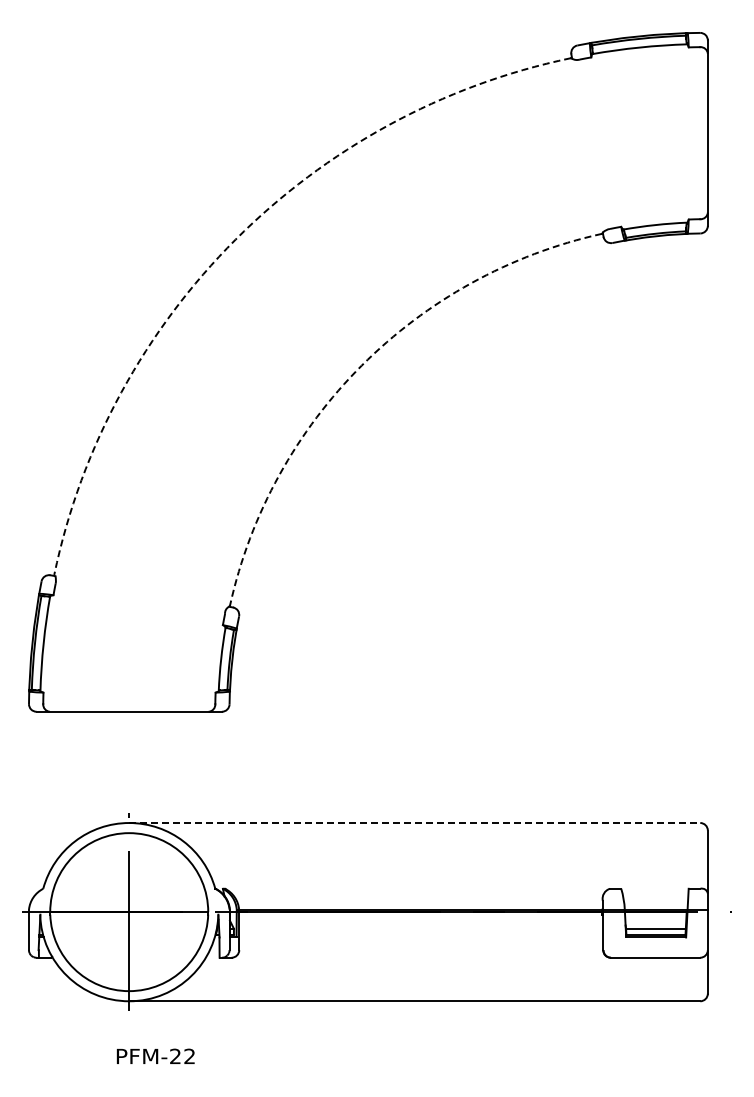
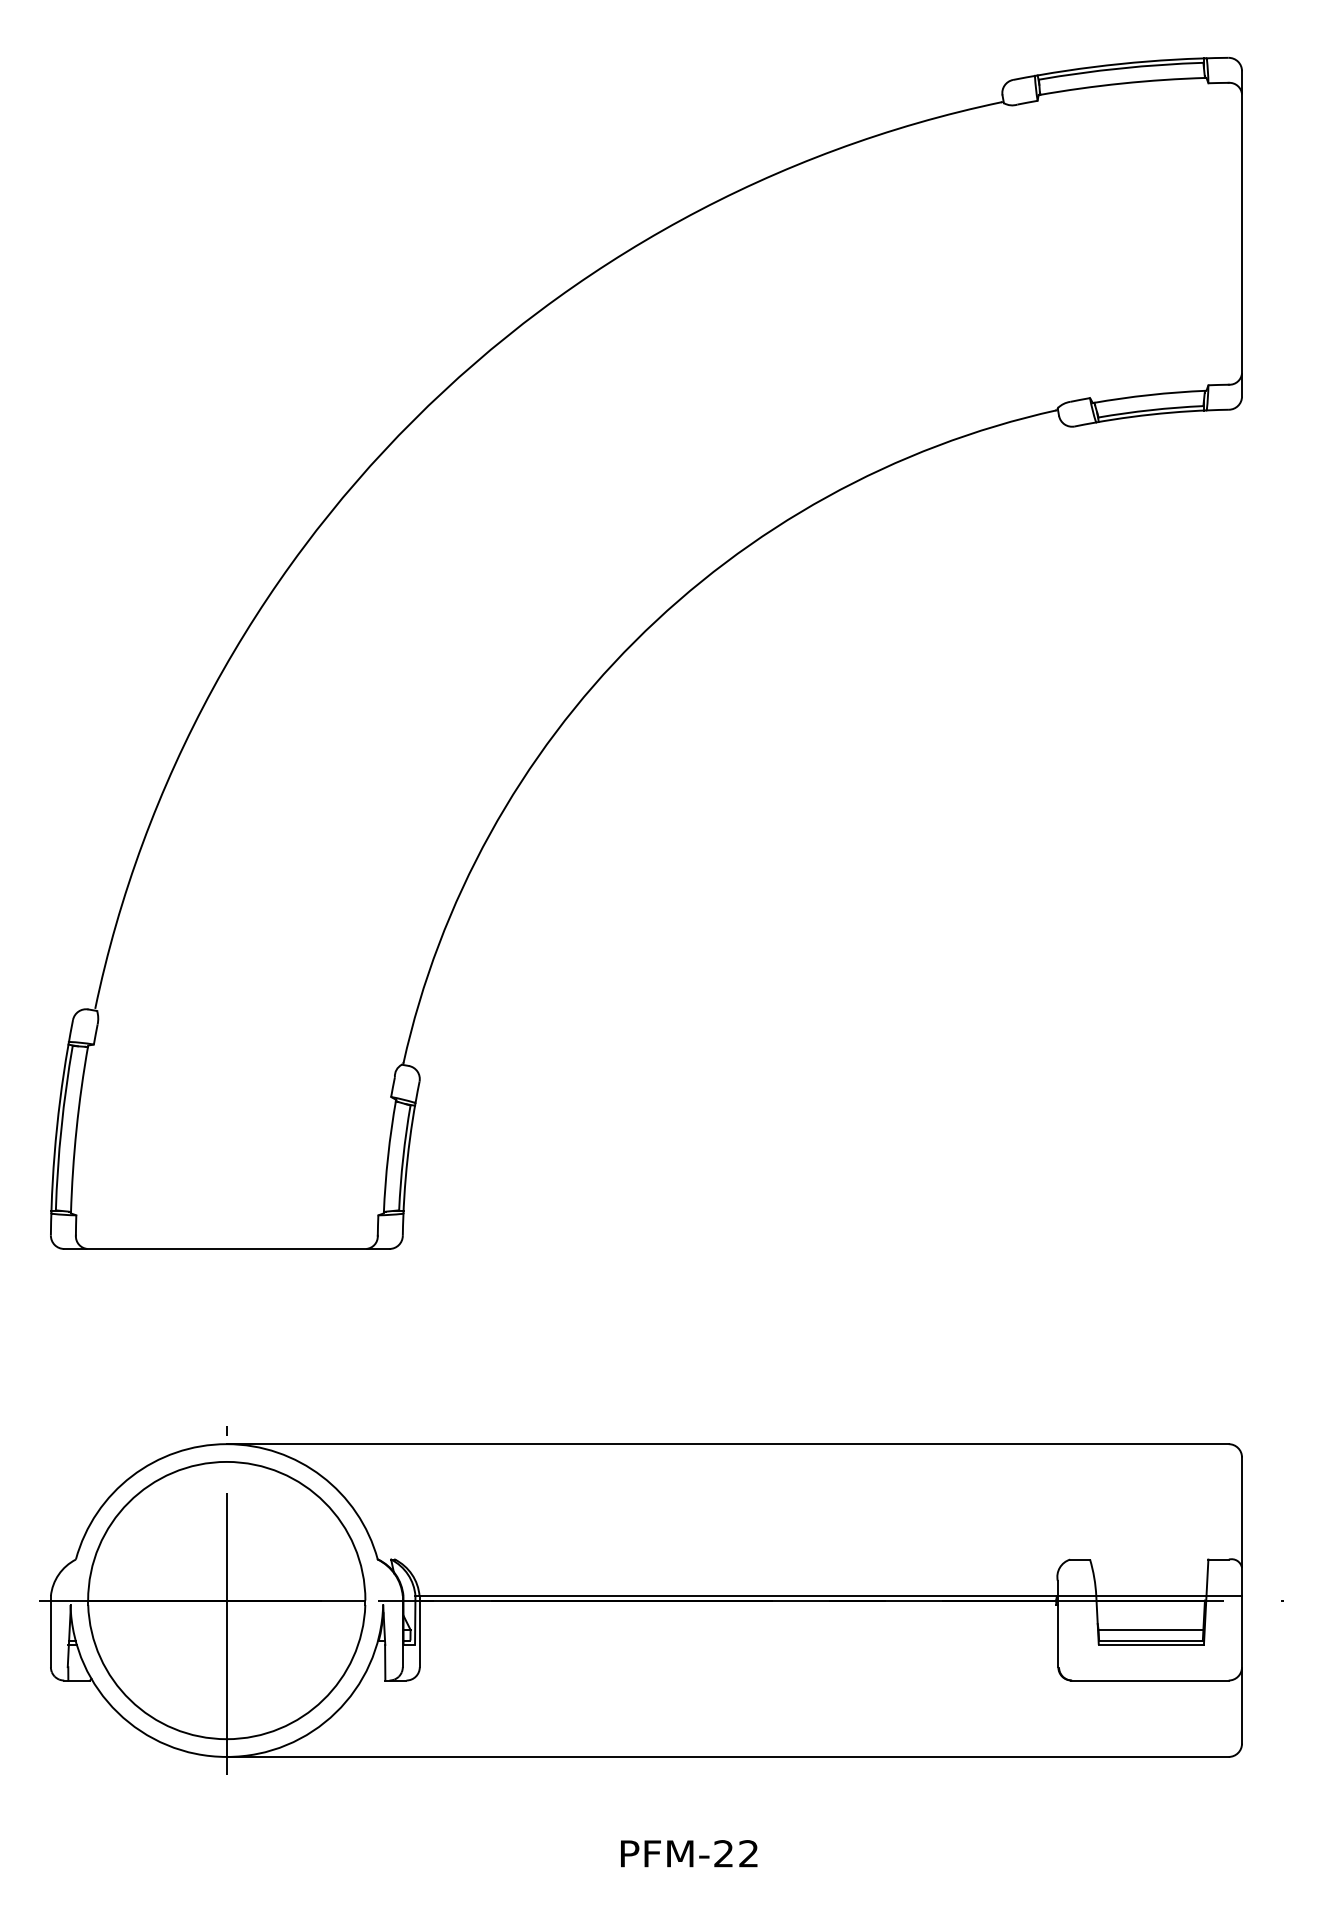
arc: (235, 239) -> (413, 420), dashed -> solid
arc: (361, 365) -> (634, 641), dashed -> solid
line: (415, 823) -> (729, 1445), dashed -> solid
text: (155, 1055) -> (688, 1852), moved

